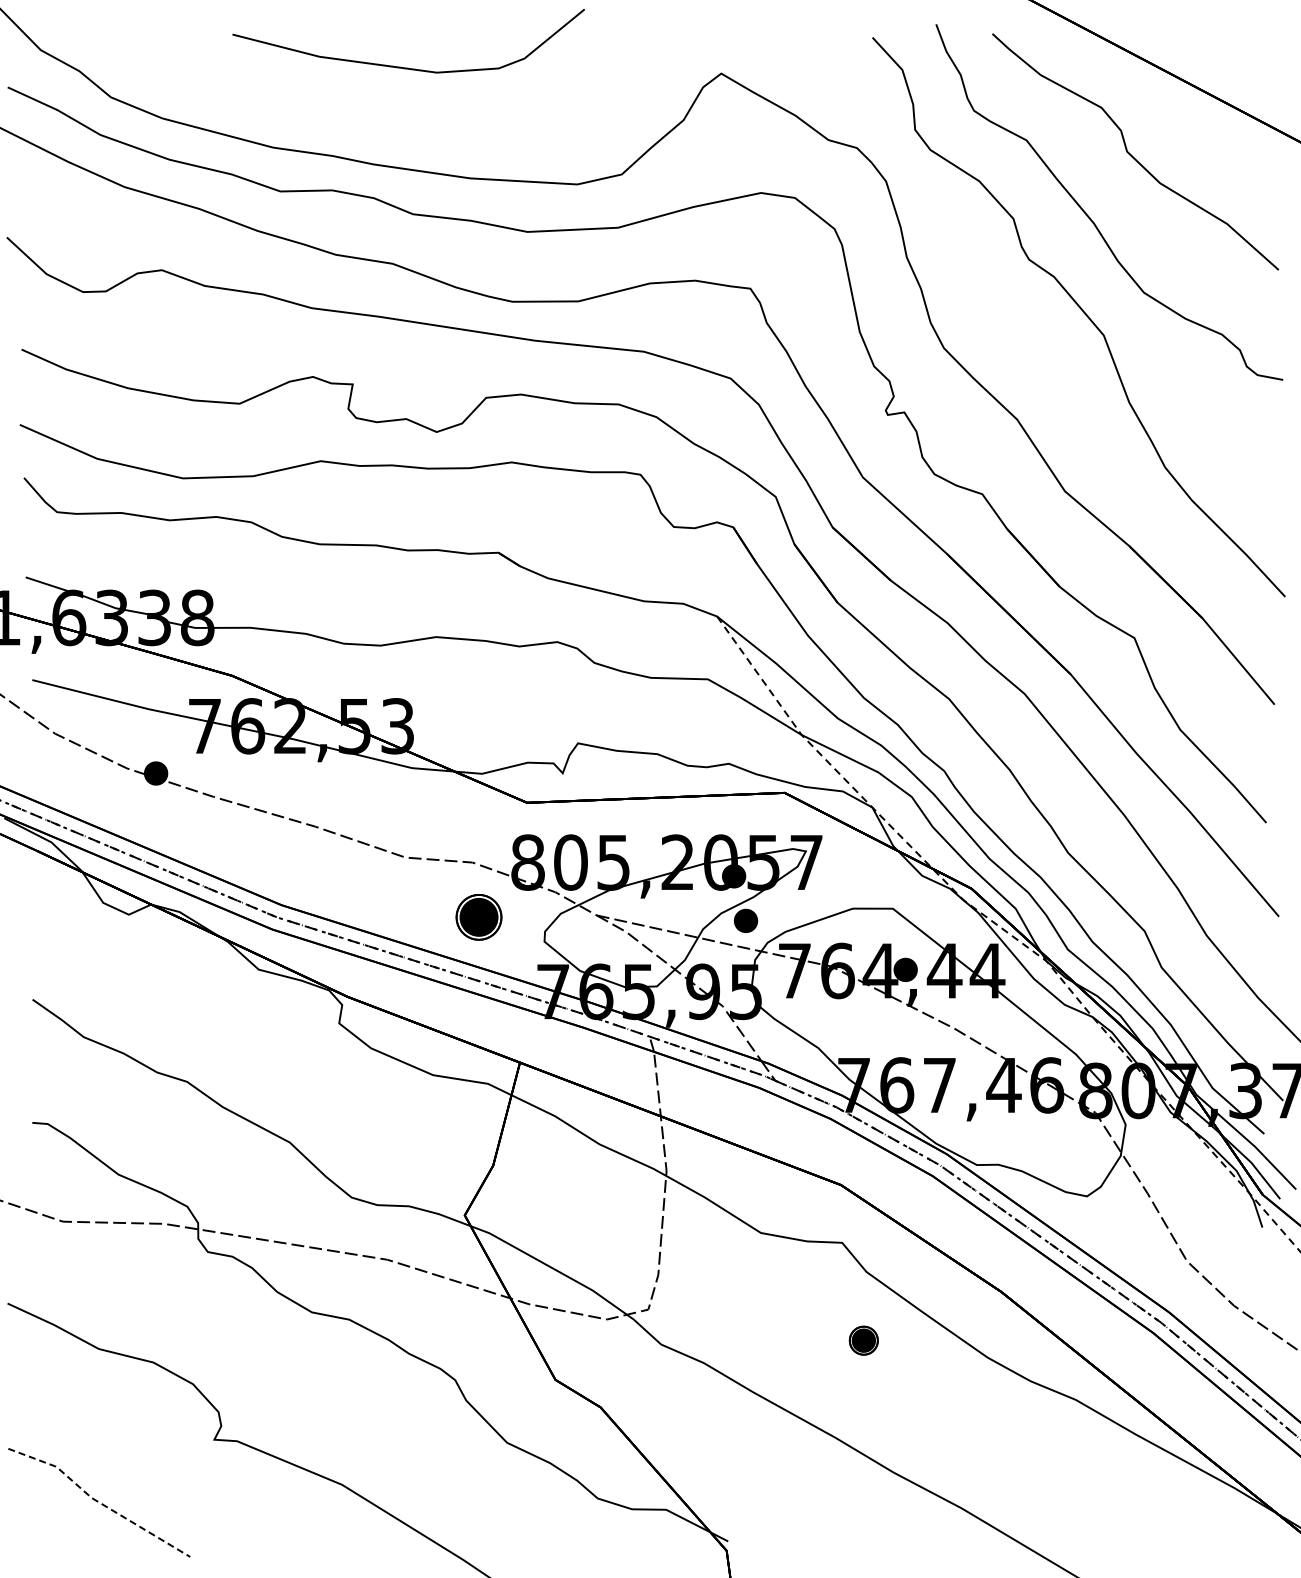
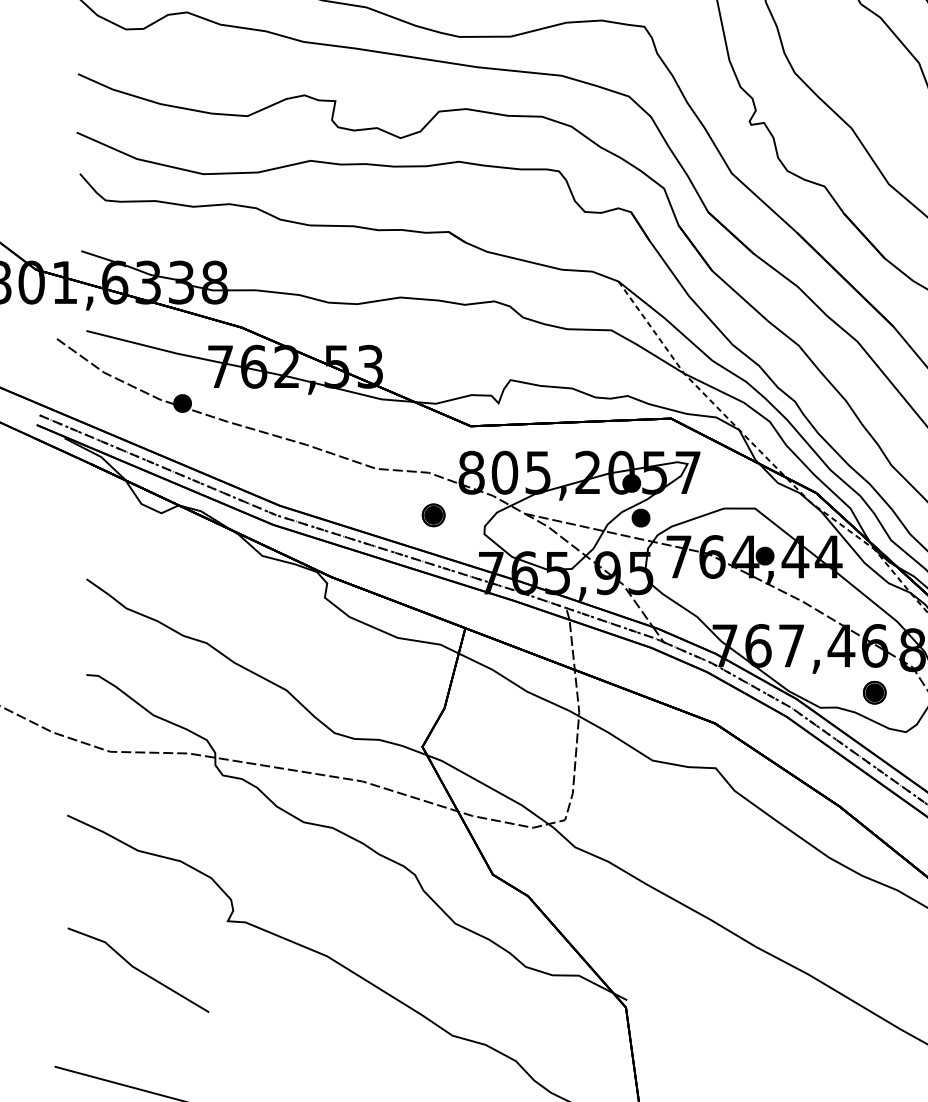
part: (479, 917) -> (433, 515), size x0.62
part: (863, 1340) -> (874, 692), moved
line: (97, 1501) -> (137, 969), dashed -> solid

